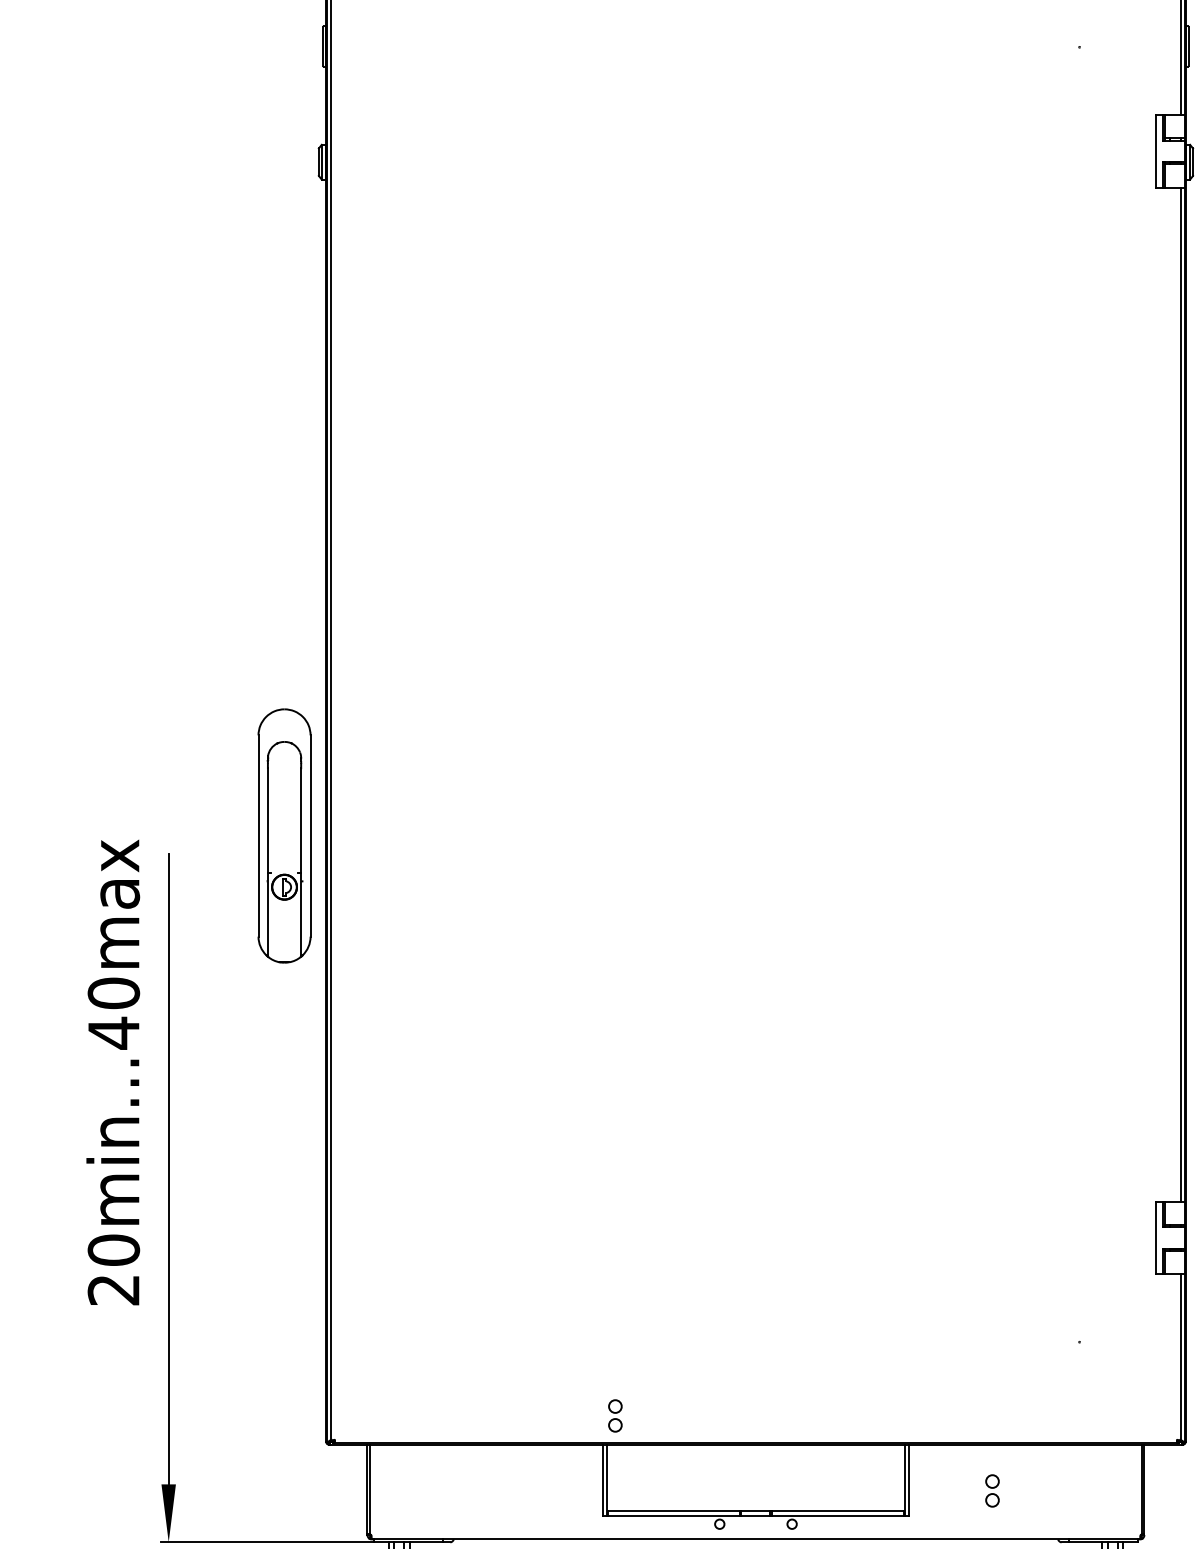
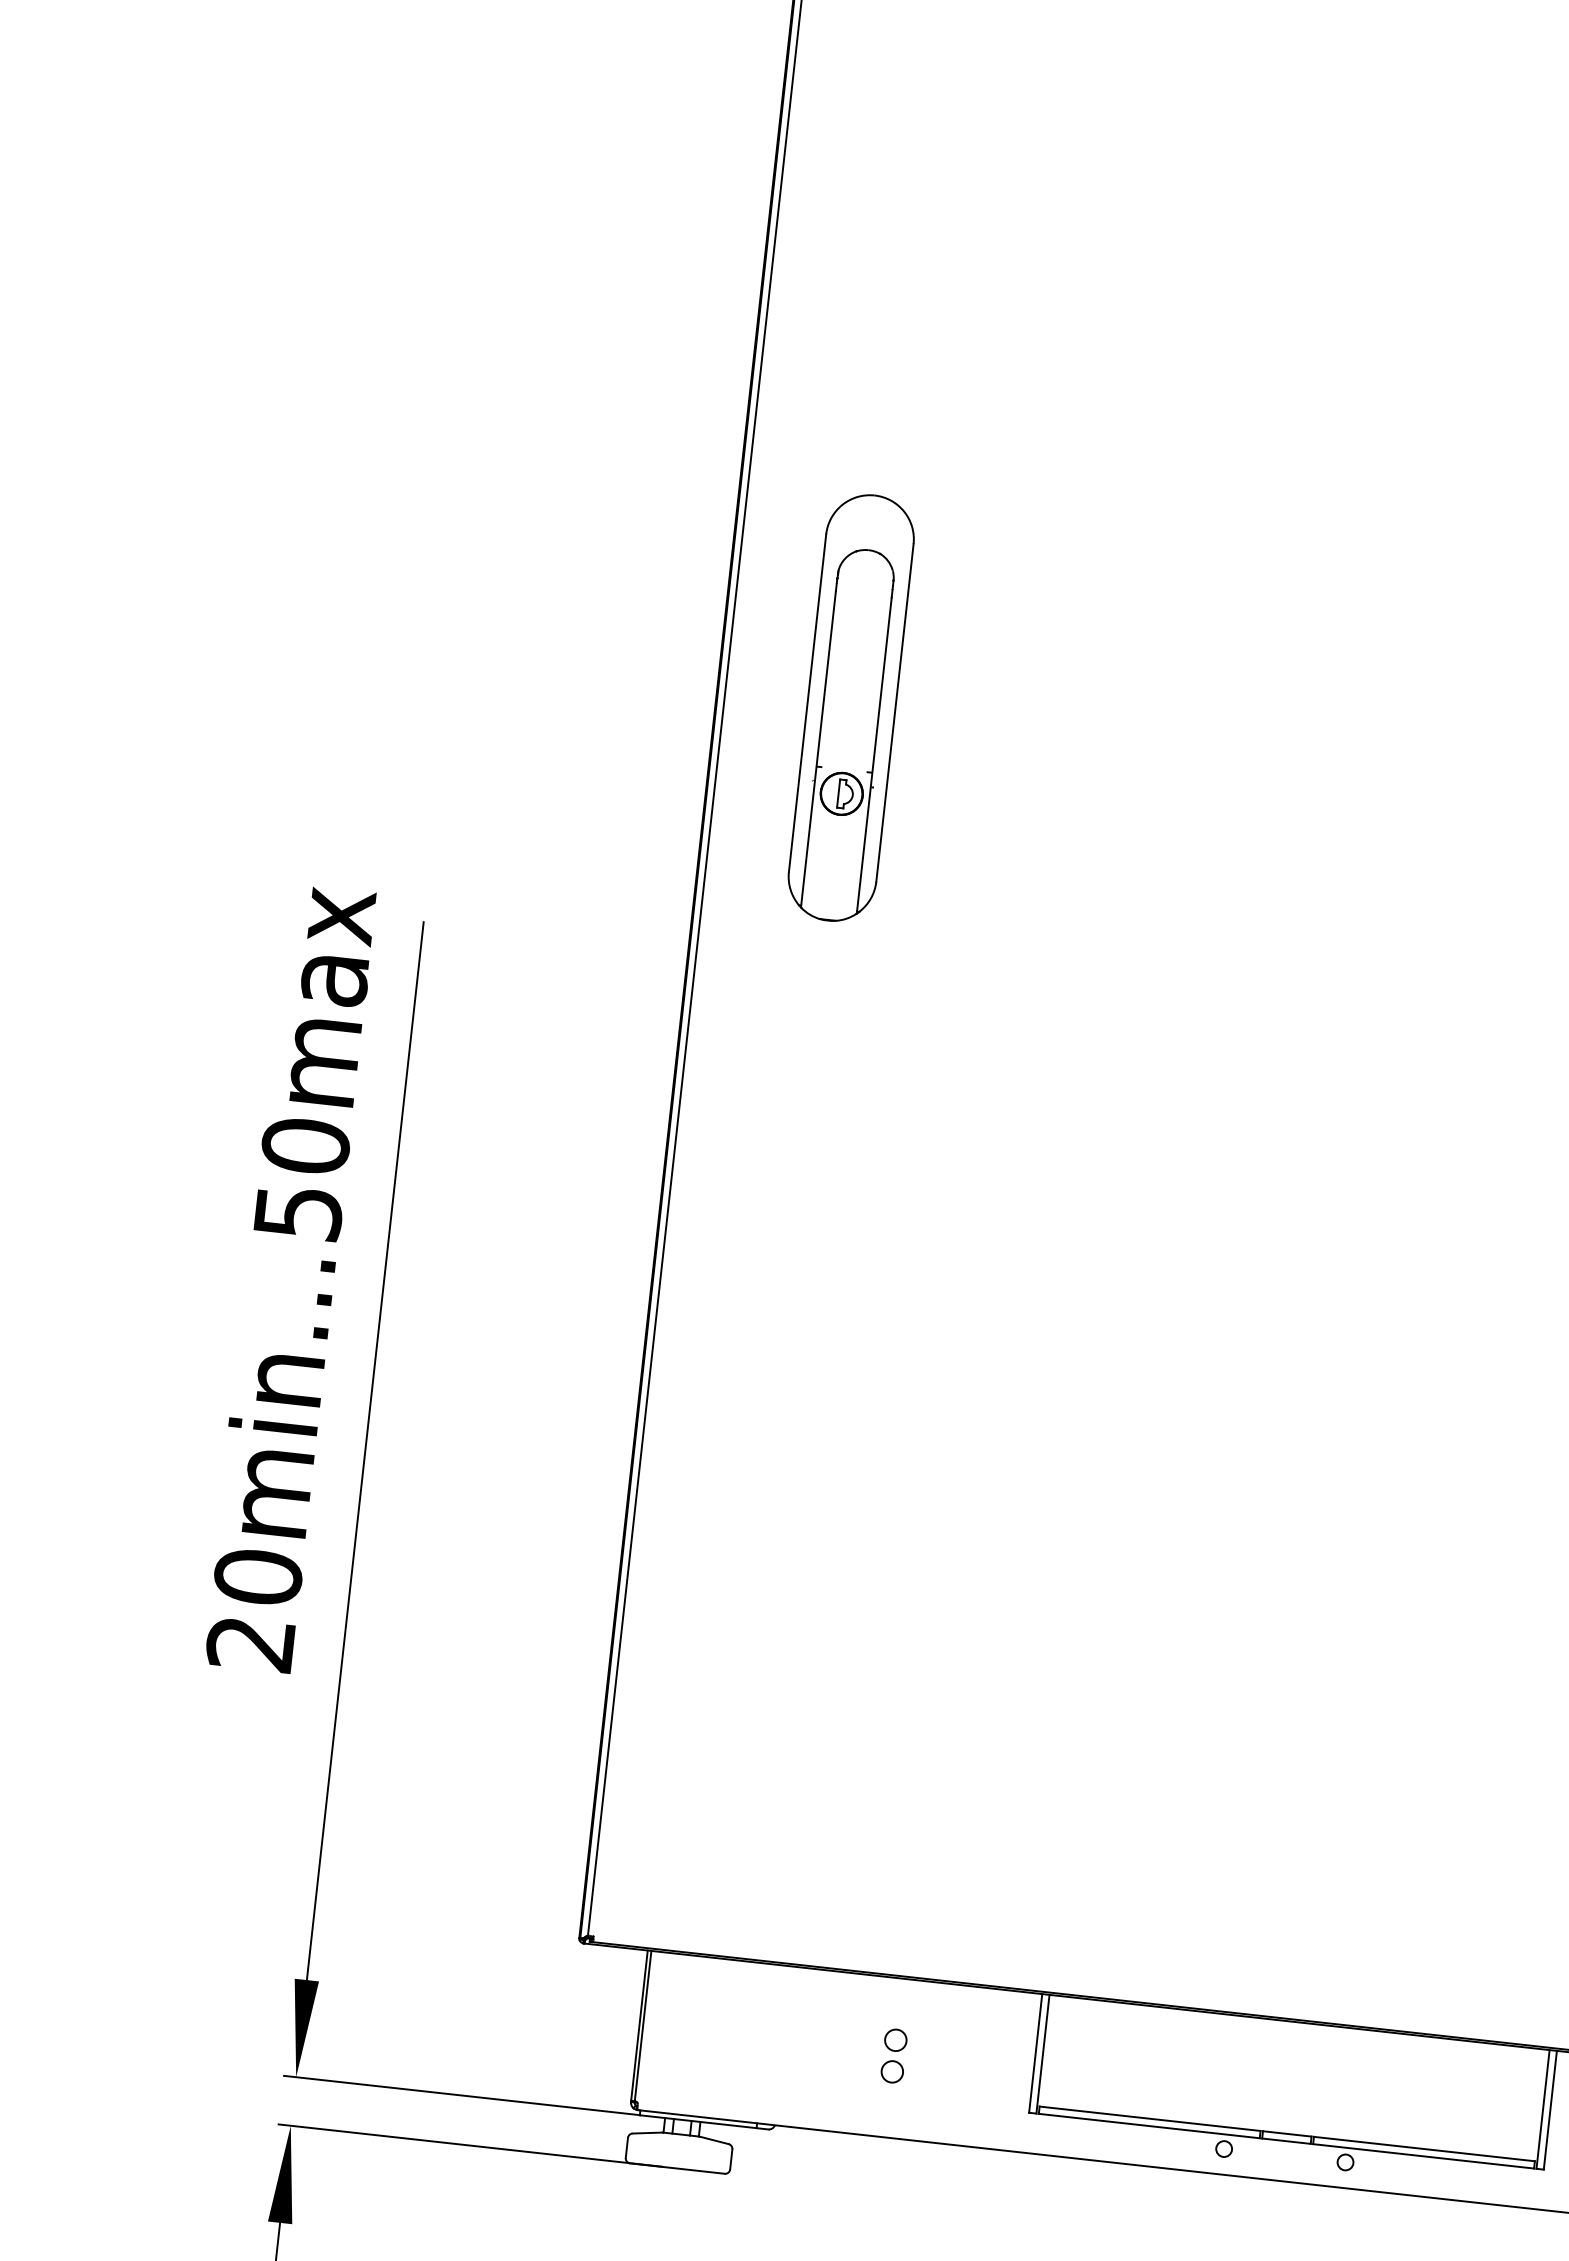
part: (284, 835) -> (851, 707), moved
text: (114, 1032) -> (299, 1211), 20min...40max -> 20min...50max
part: (615, 1415) -> (894, 2055), moved

